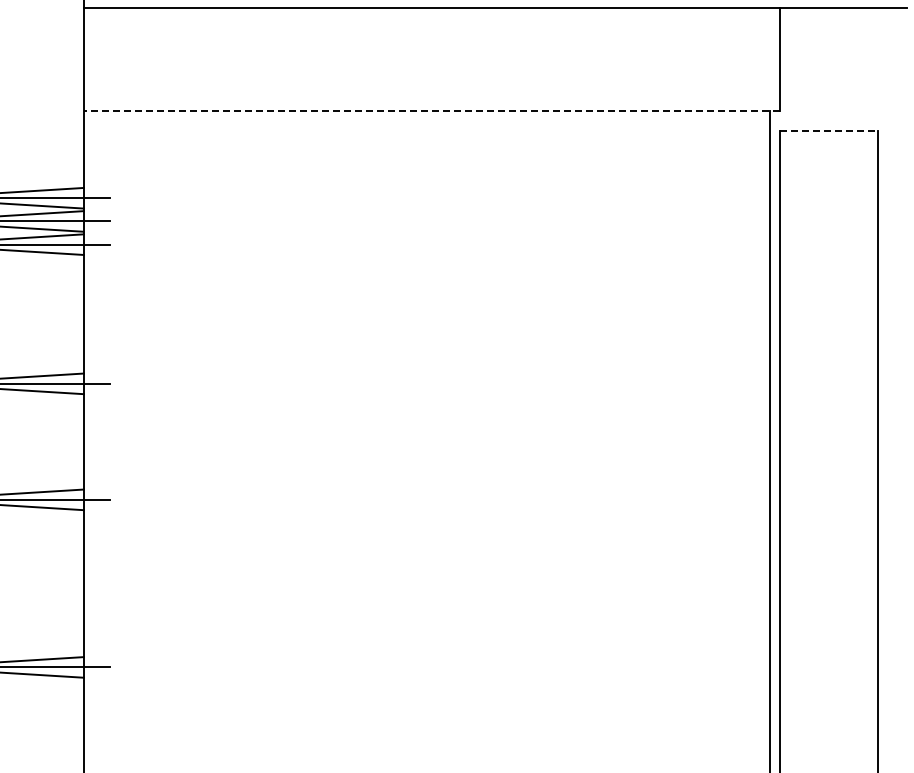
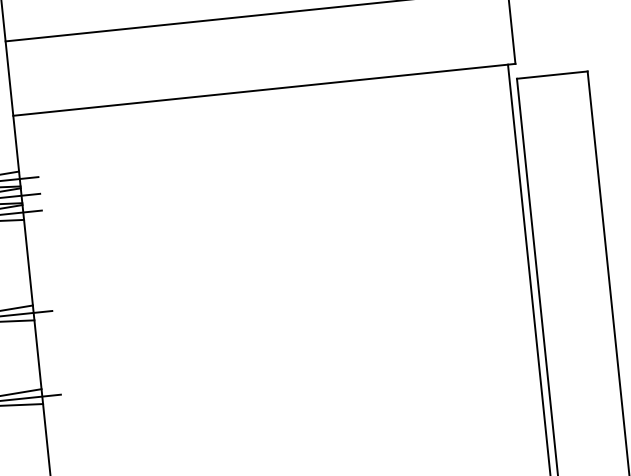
line: (431, 110) -> (264, 89), dashed -> solid
line: (828, 131) -> (552, 75), dashed -> solid

